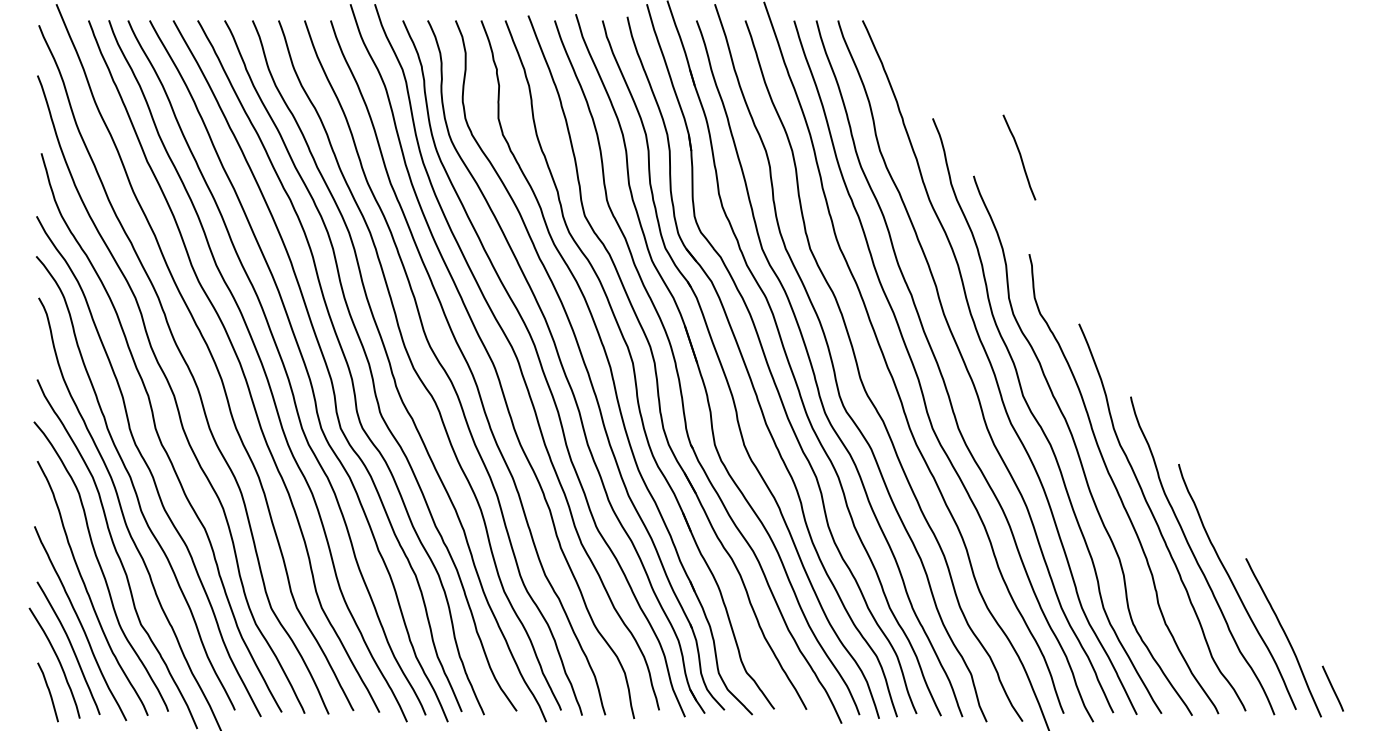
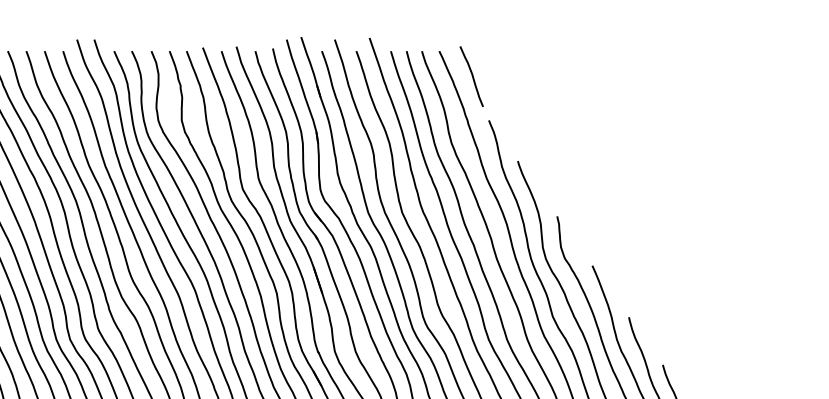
curve: (1019, 156) -> (471, 75), moved

